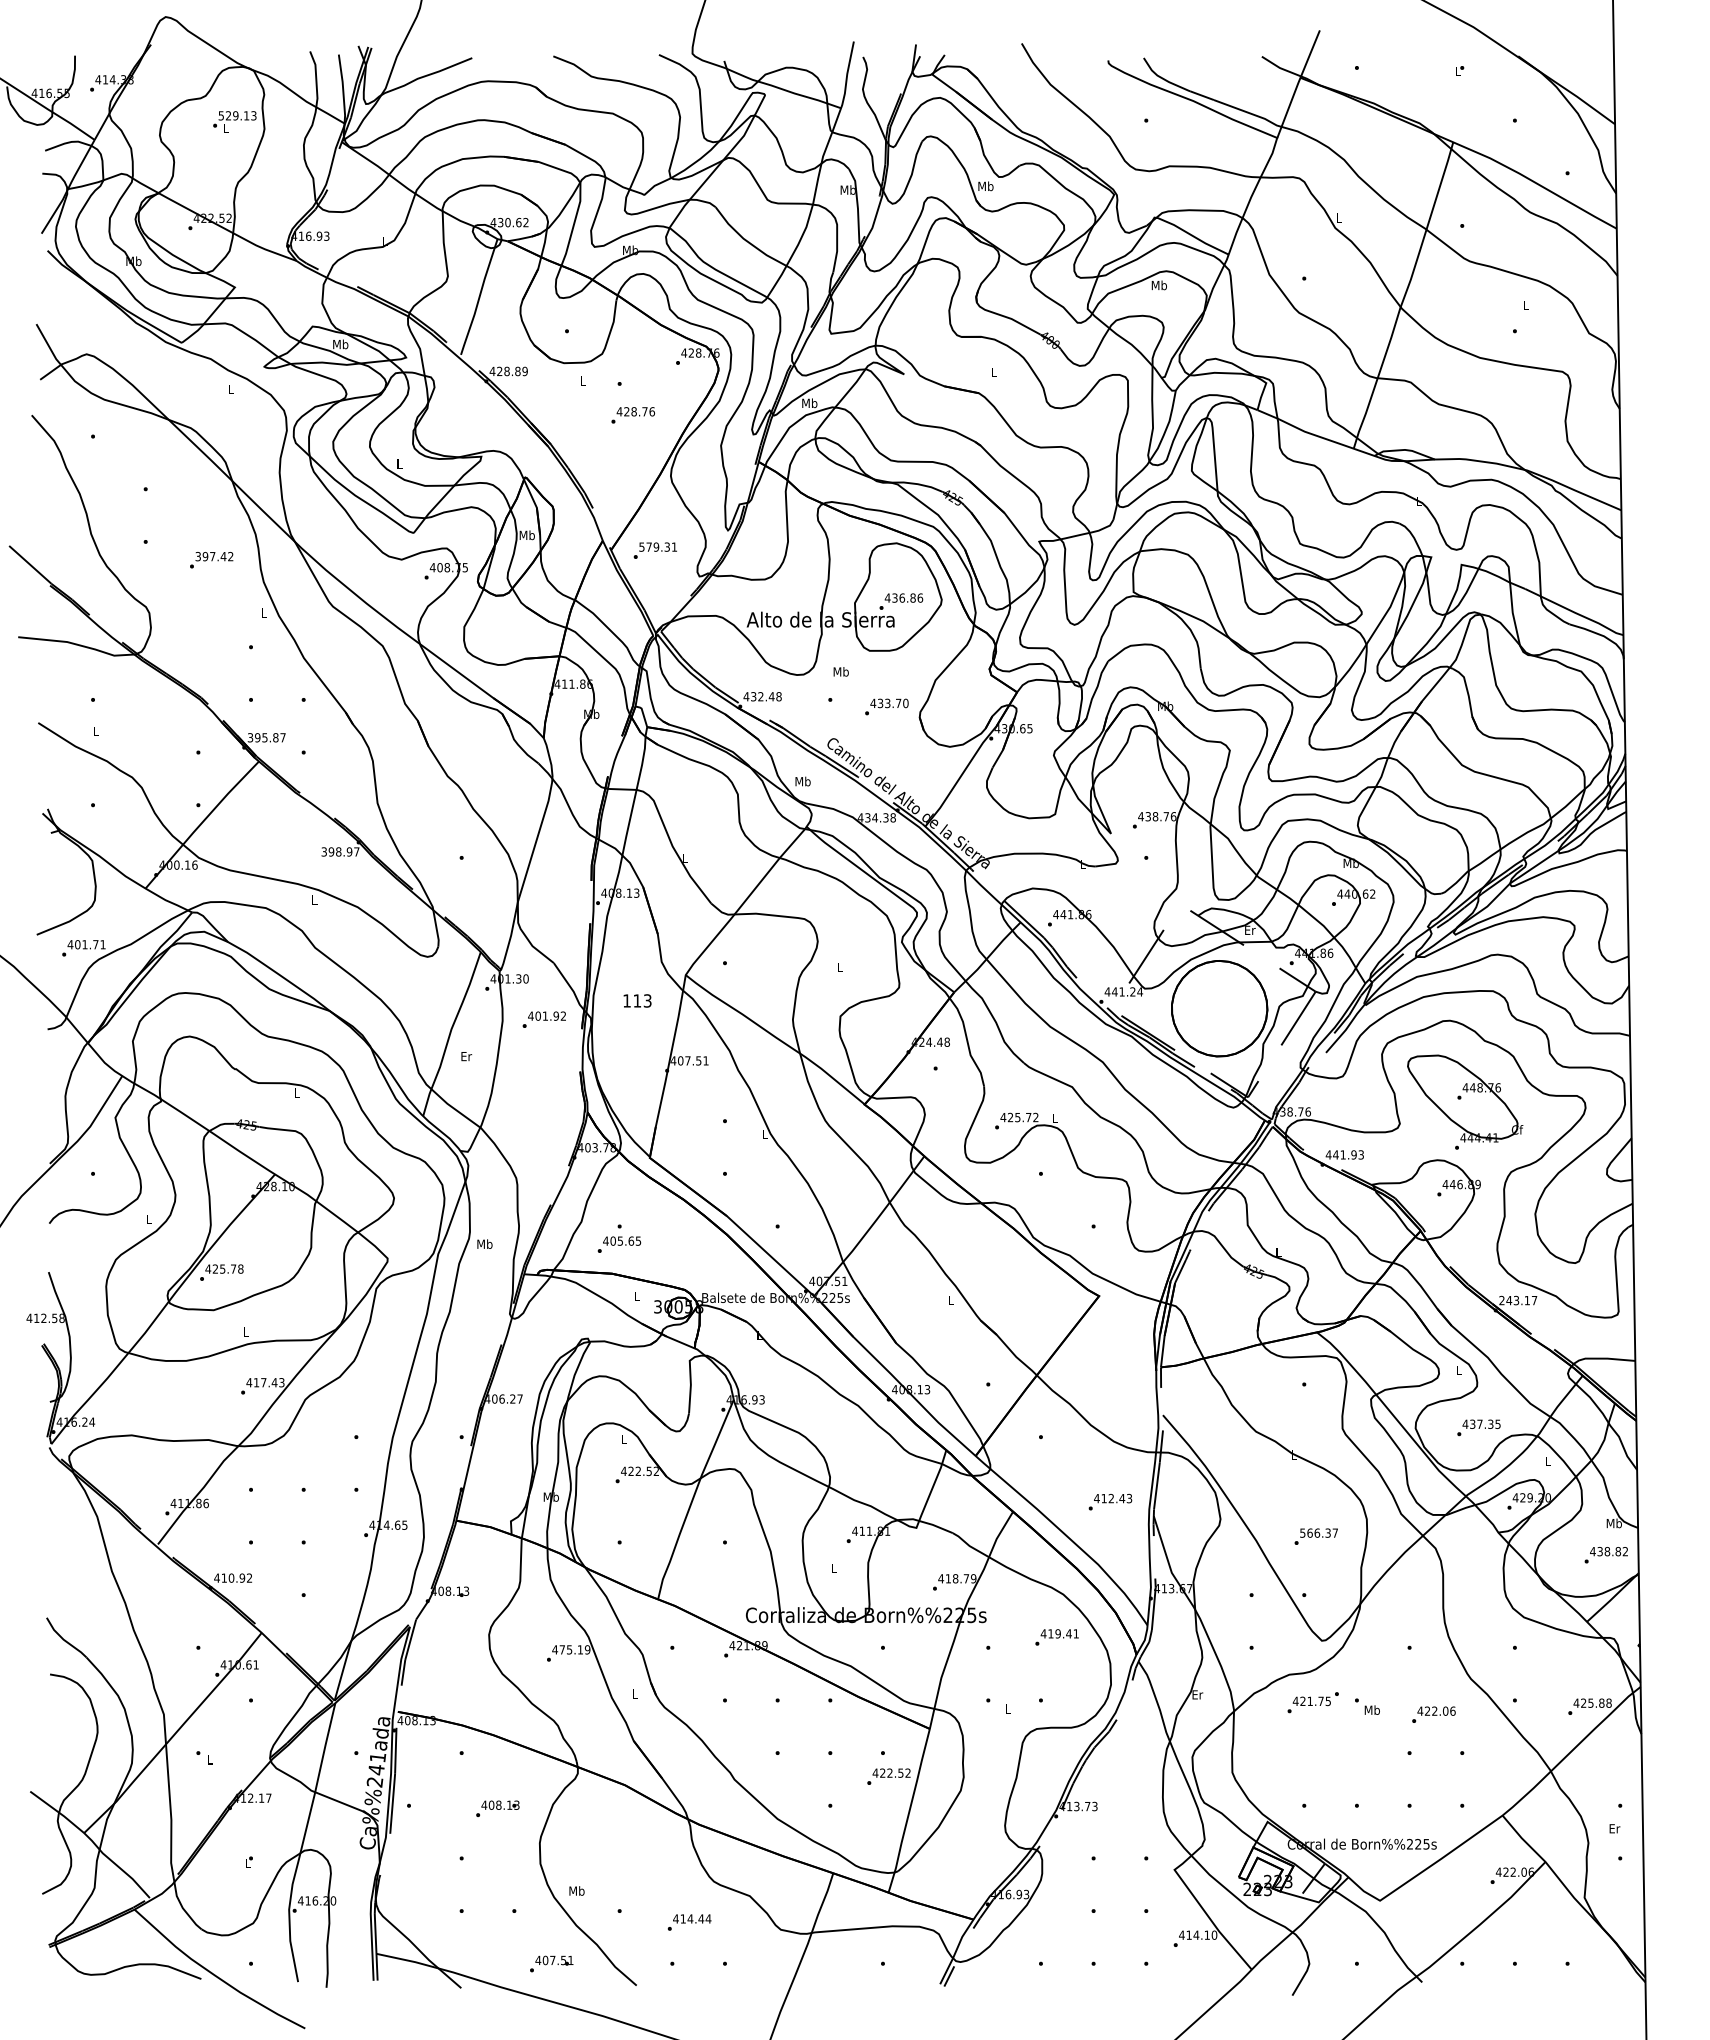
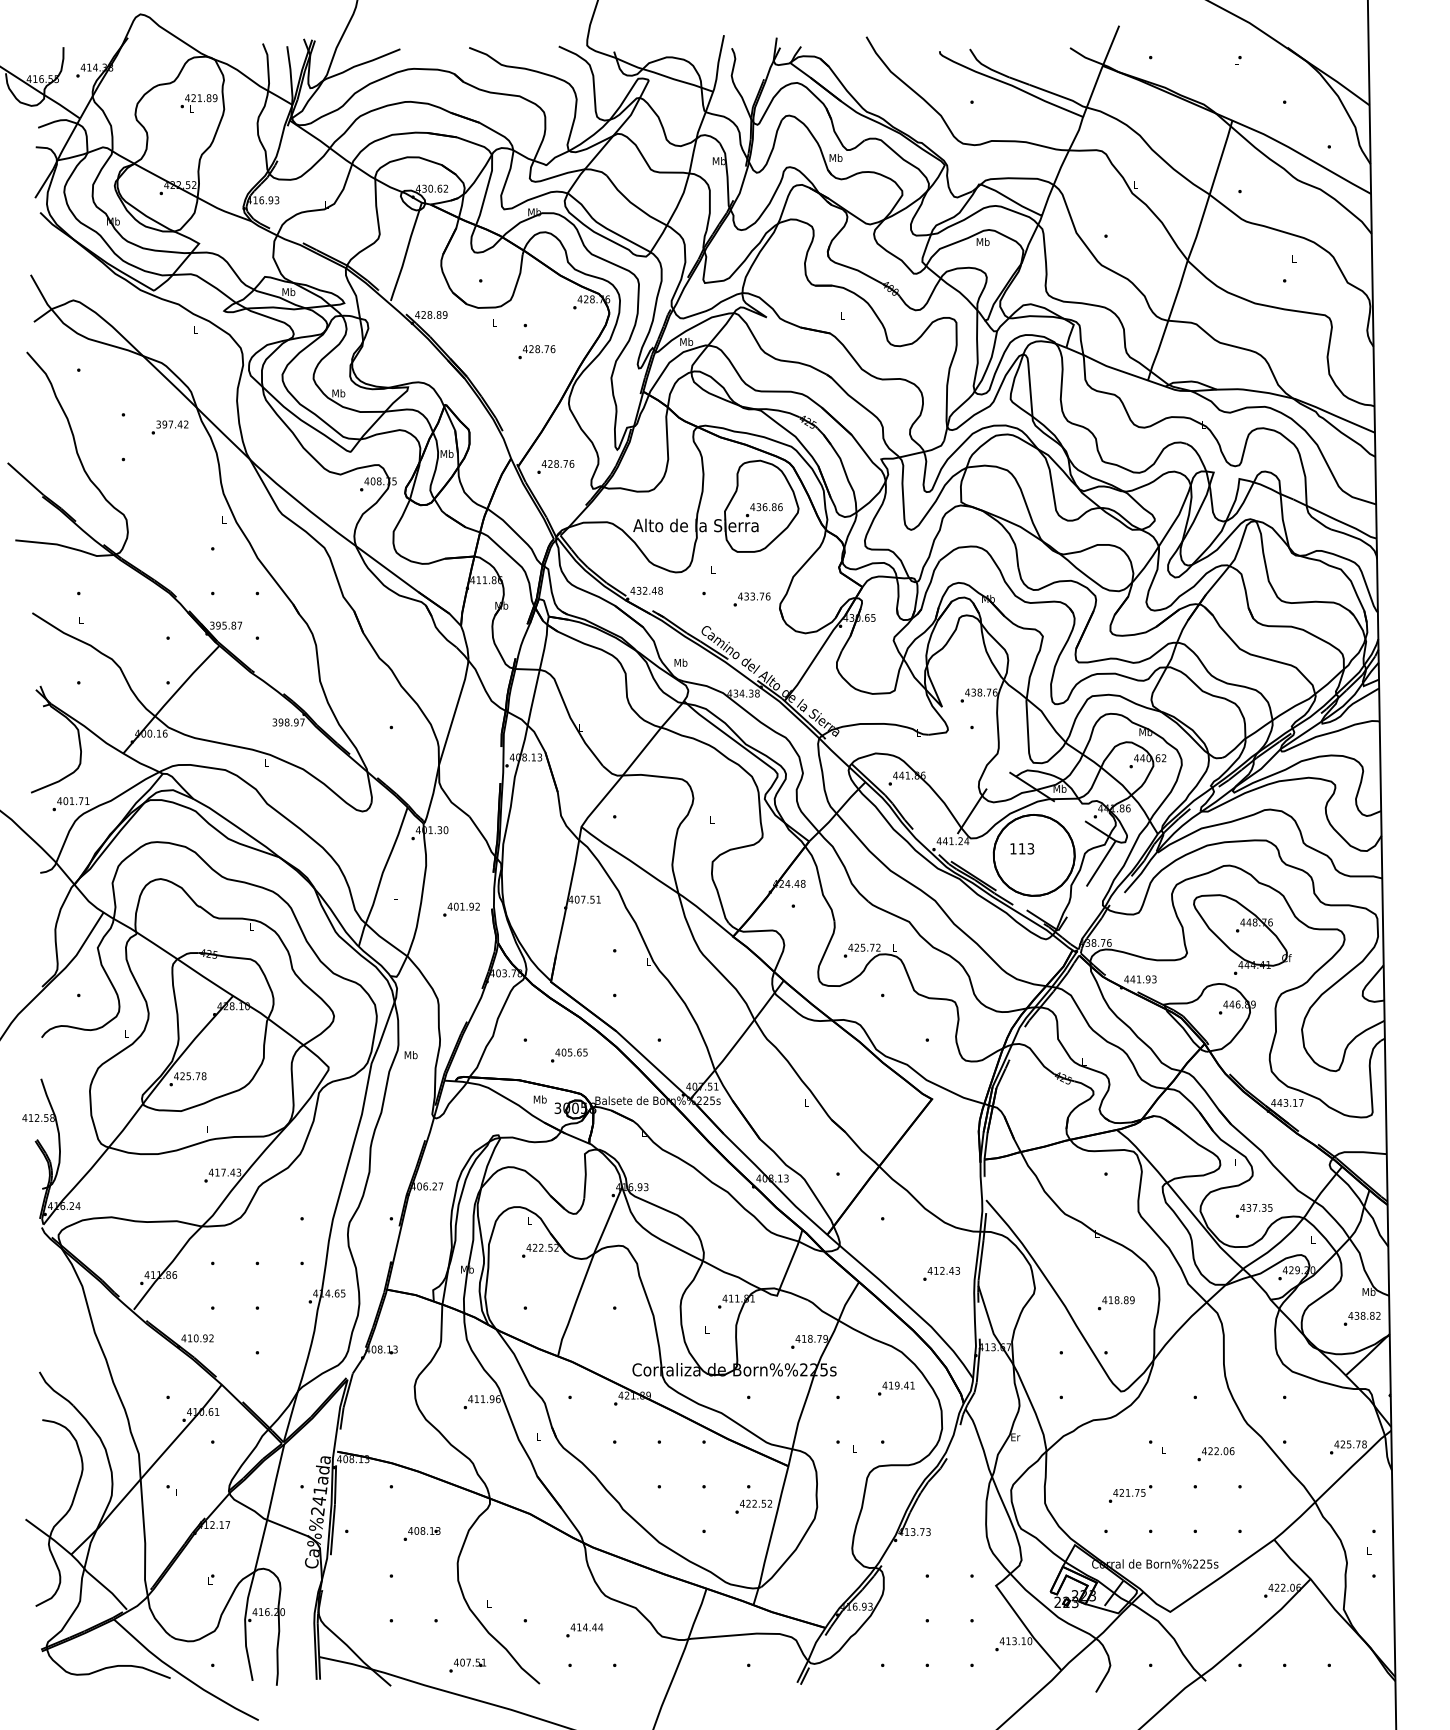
text: (237, 115) -> (201, 97), 529.13 -> 421.89
text: (399, 463) -> (338, 393), L -> Mb
text: (658, 546) -> (558, 463), 579.31 -> 428.76
text: (211, 560) -> (169, 427), moved
text: (840, 671) -> (712, 569), Mb -> L
text: (905, 702) -> (767, 595), 433.70 -> 433.76
text: (1249, 930) -> (1059, 789), Er -> Mb
text: (637, 1000) -> (1022, 848), moved
text: (543, 1019) -> (460, 909), moved
text: (466, 1056) -> (395, 895), Er -> L
text: (619, 1244) -> (569, 1055), moved
text: (636, 1296) -> (539, 1099), L -> Mb
text: (1501, 1300) -> (1273, 1102), 243.17 -> 443.17
text: (1318, 1532) -> (1118, 1299), 566.37 -> 418.89
text: (574, 1649) -> (487, 1398), 475.19 -> 411.96
text: (1312, 1702) -> (1129, 1493), moved
text: (1601, 1702) -> (1358, 1443), 425.88 -> 425.78
text: (1371, 1709) -> (1163, 1449), Mb -> L
text: (1614, 1828) -> (1369, 1550), Er -> L
text: (576, 1890) -> (488, 1603), Mb -> L
text: (1196, 1934) -> (1014, 1640), 414.10 -> 413.10

